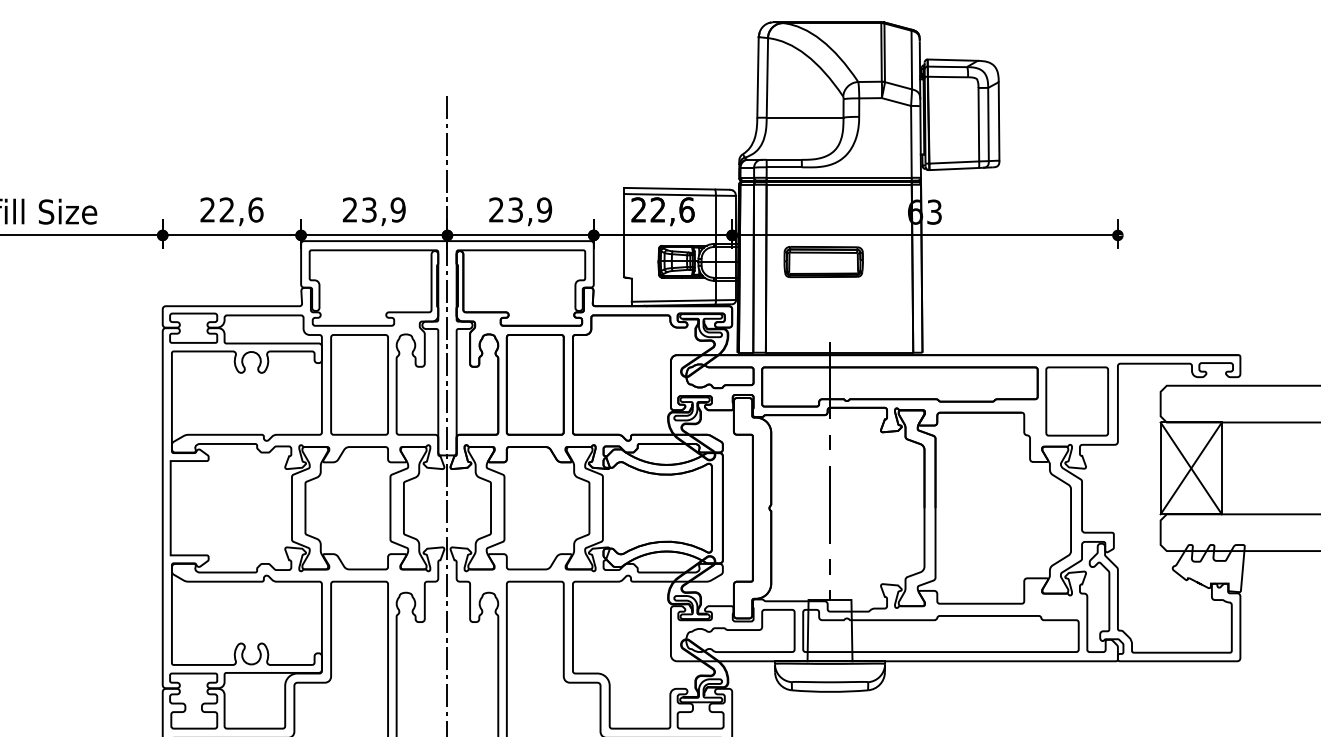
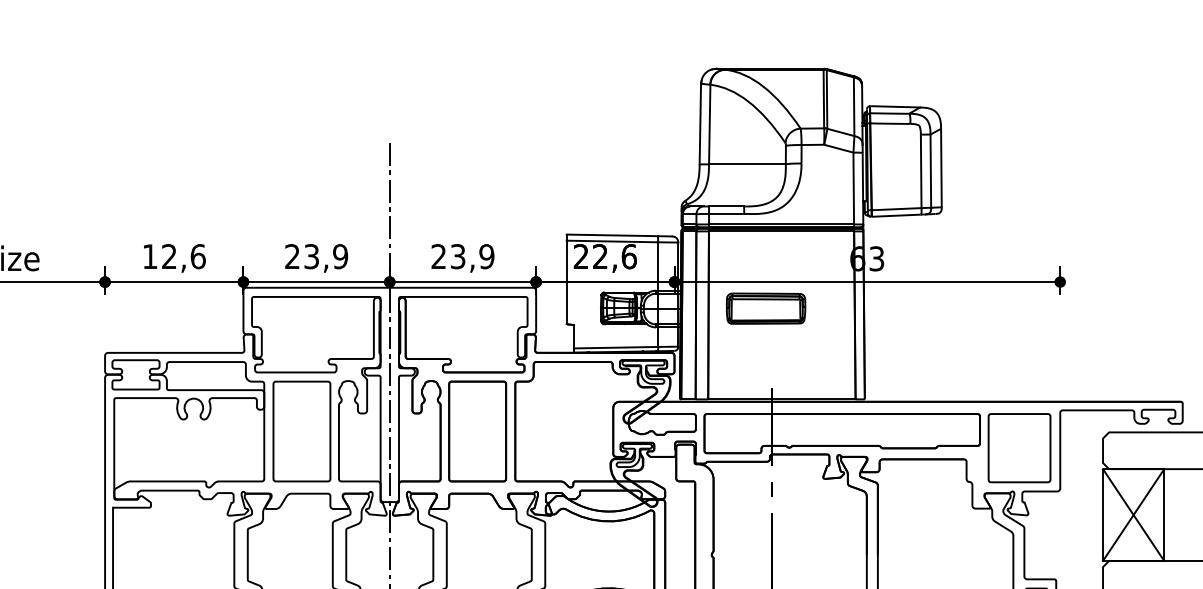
text: (207, 209) -> (149, 256), 22,6 -> 12,6

